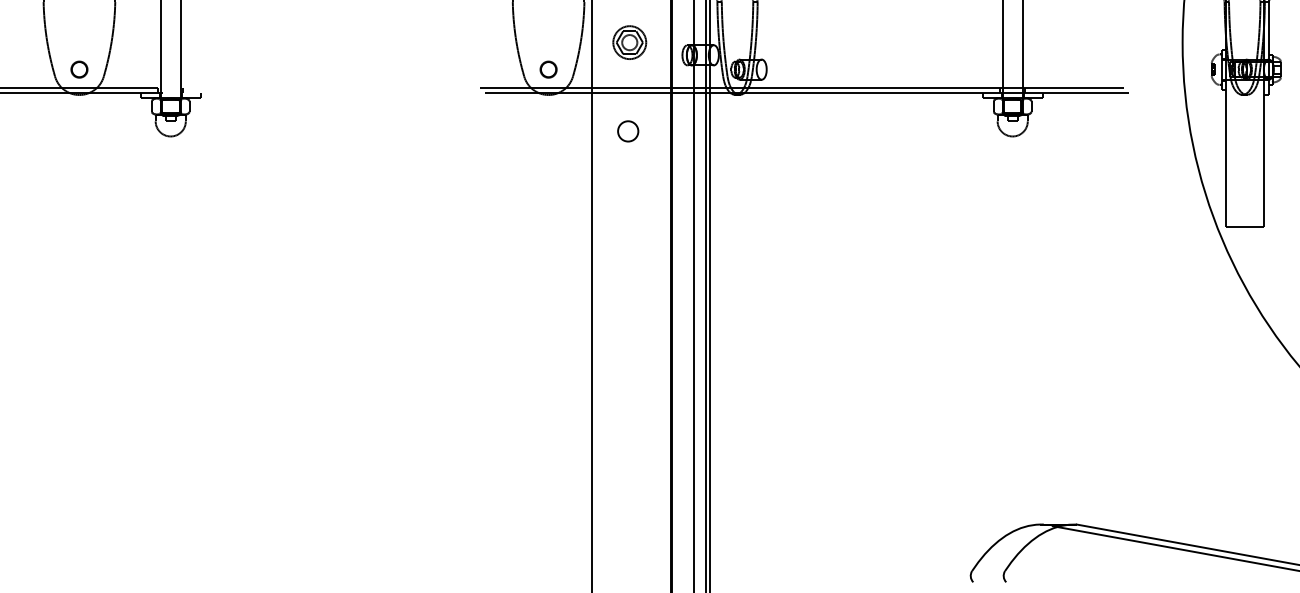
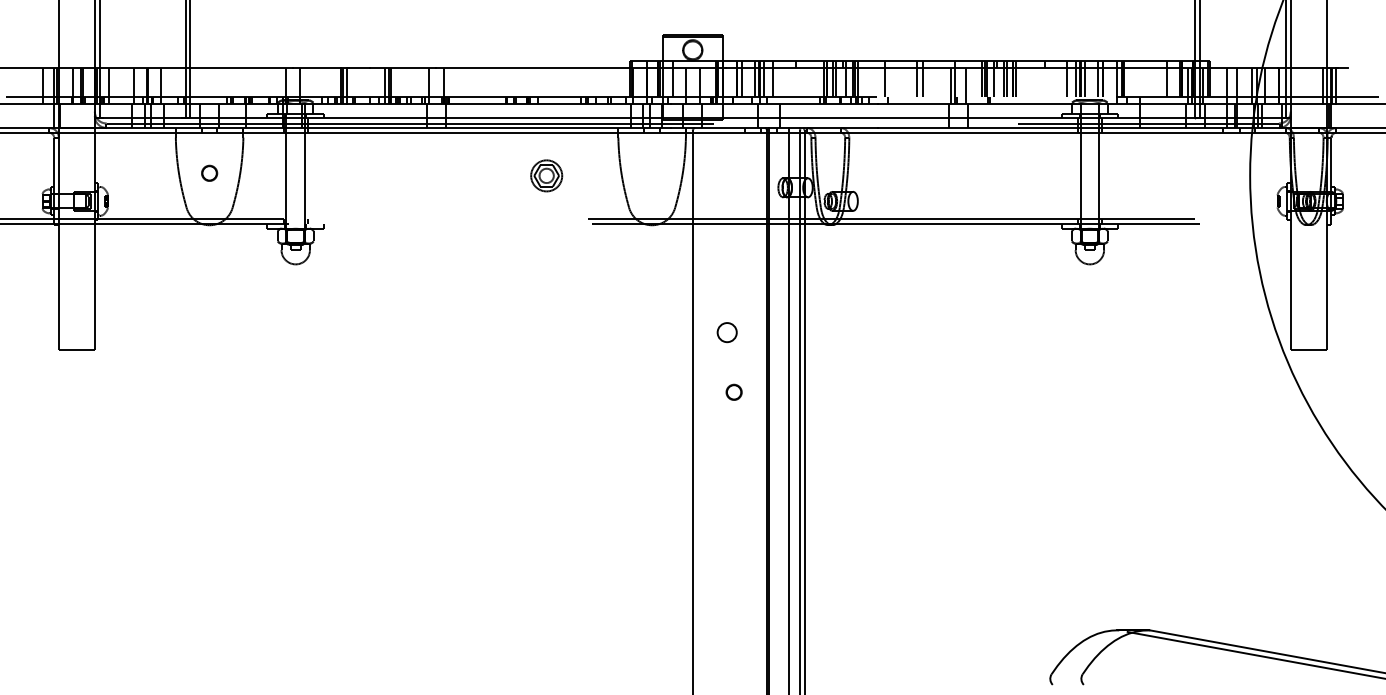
part: (629, 42) -> (546, 175), moved
circle: (79, 68) -> (209, 172), moved
circle: (547, 68) -> (733, 391), moved
circle: (627, 131) -> (726, 332), moved

